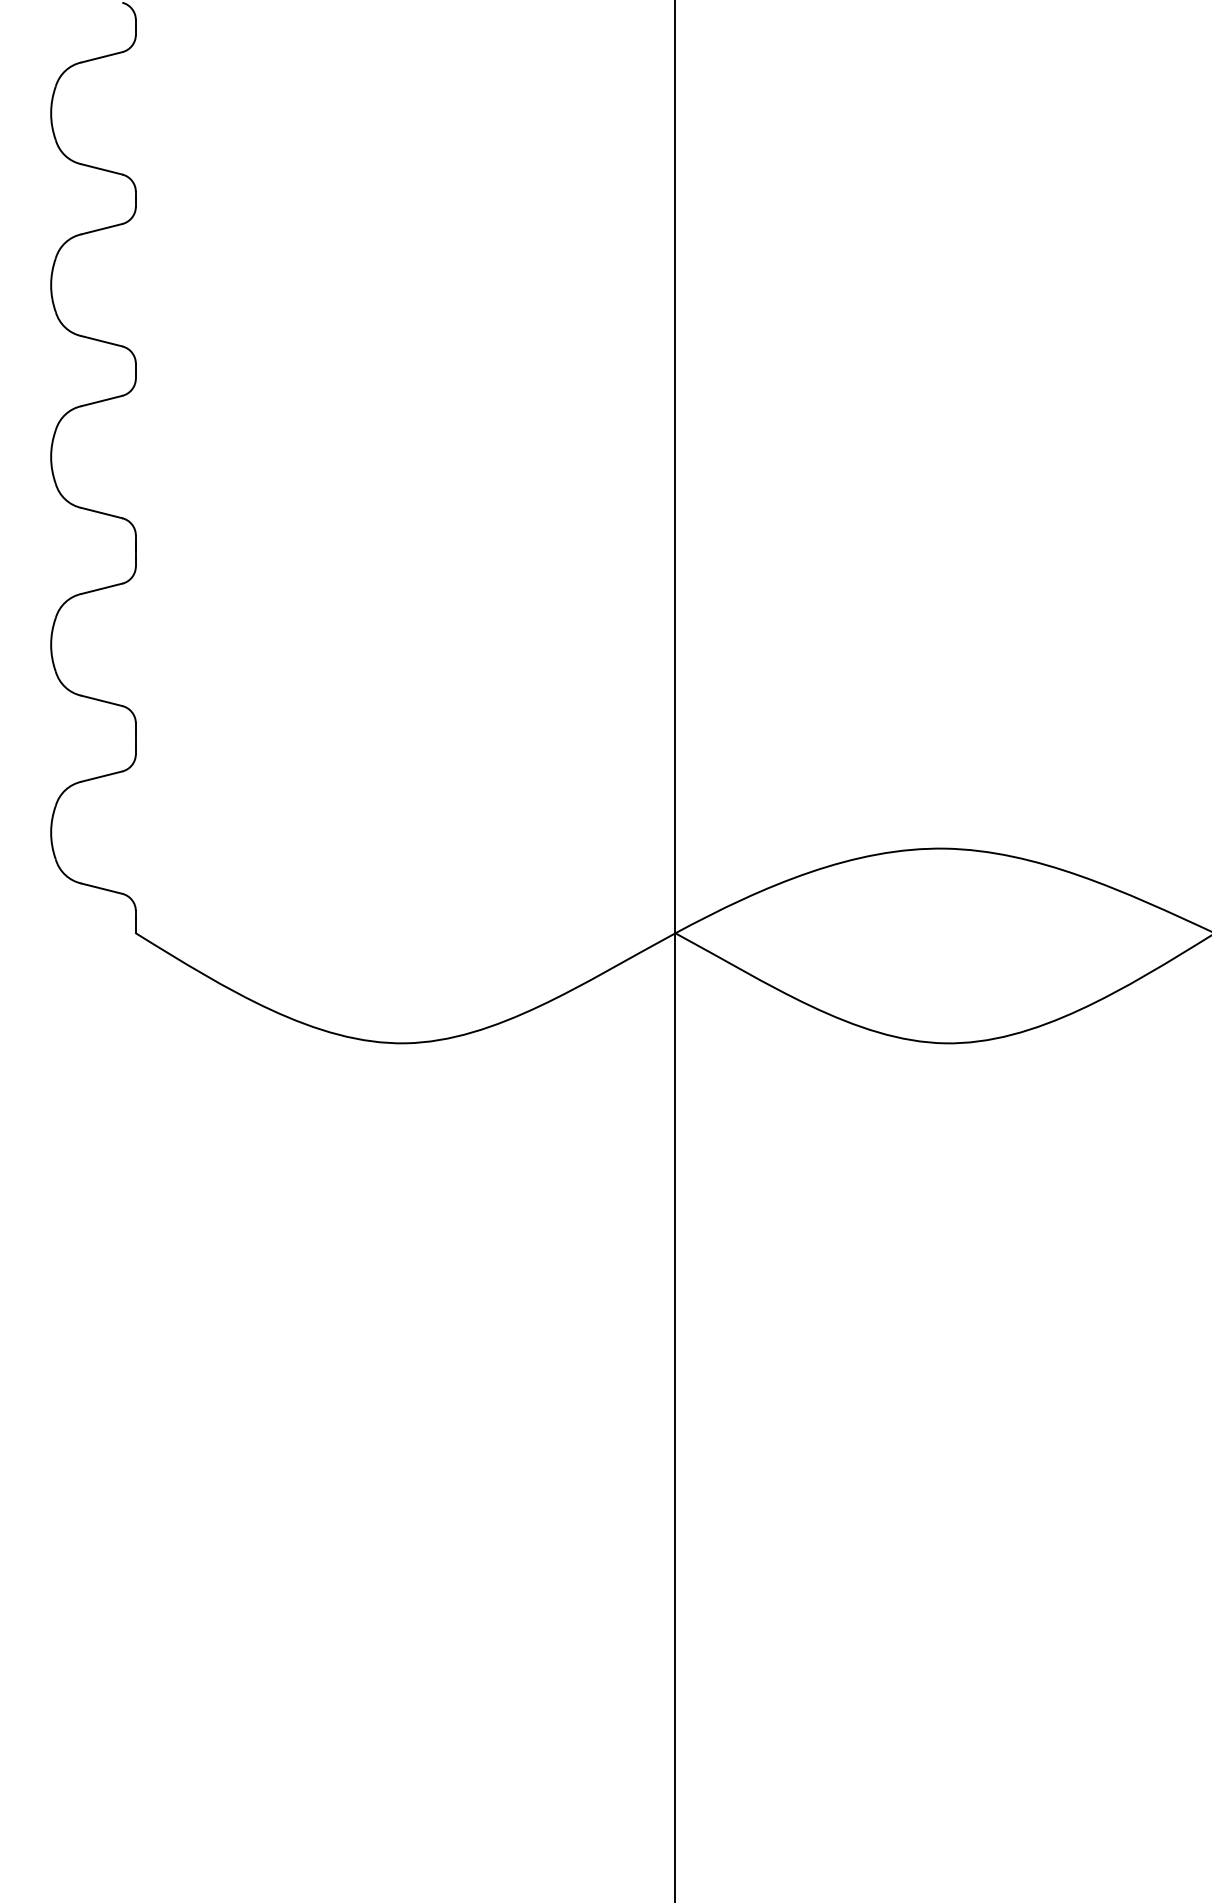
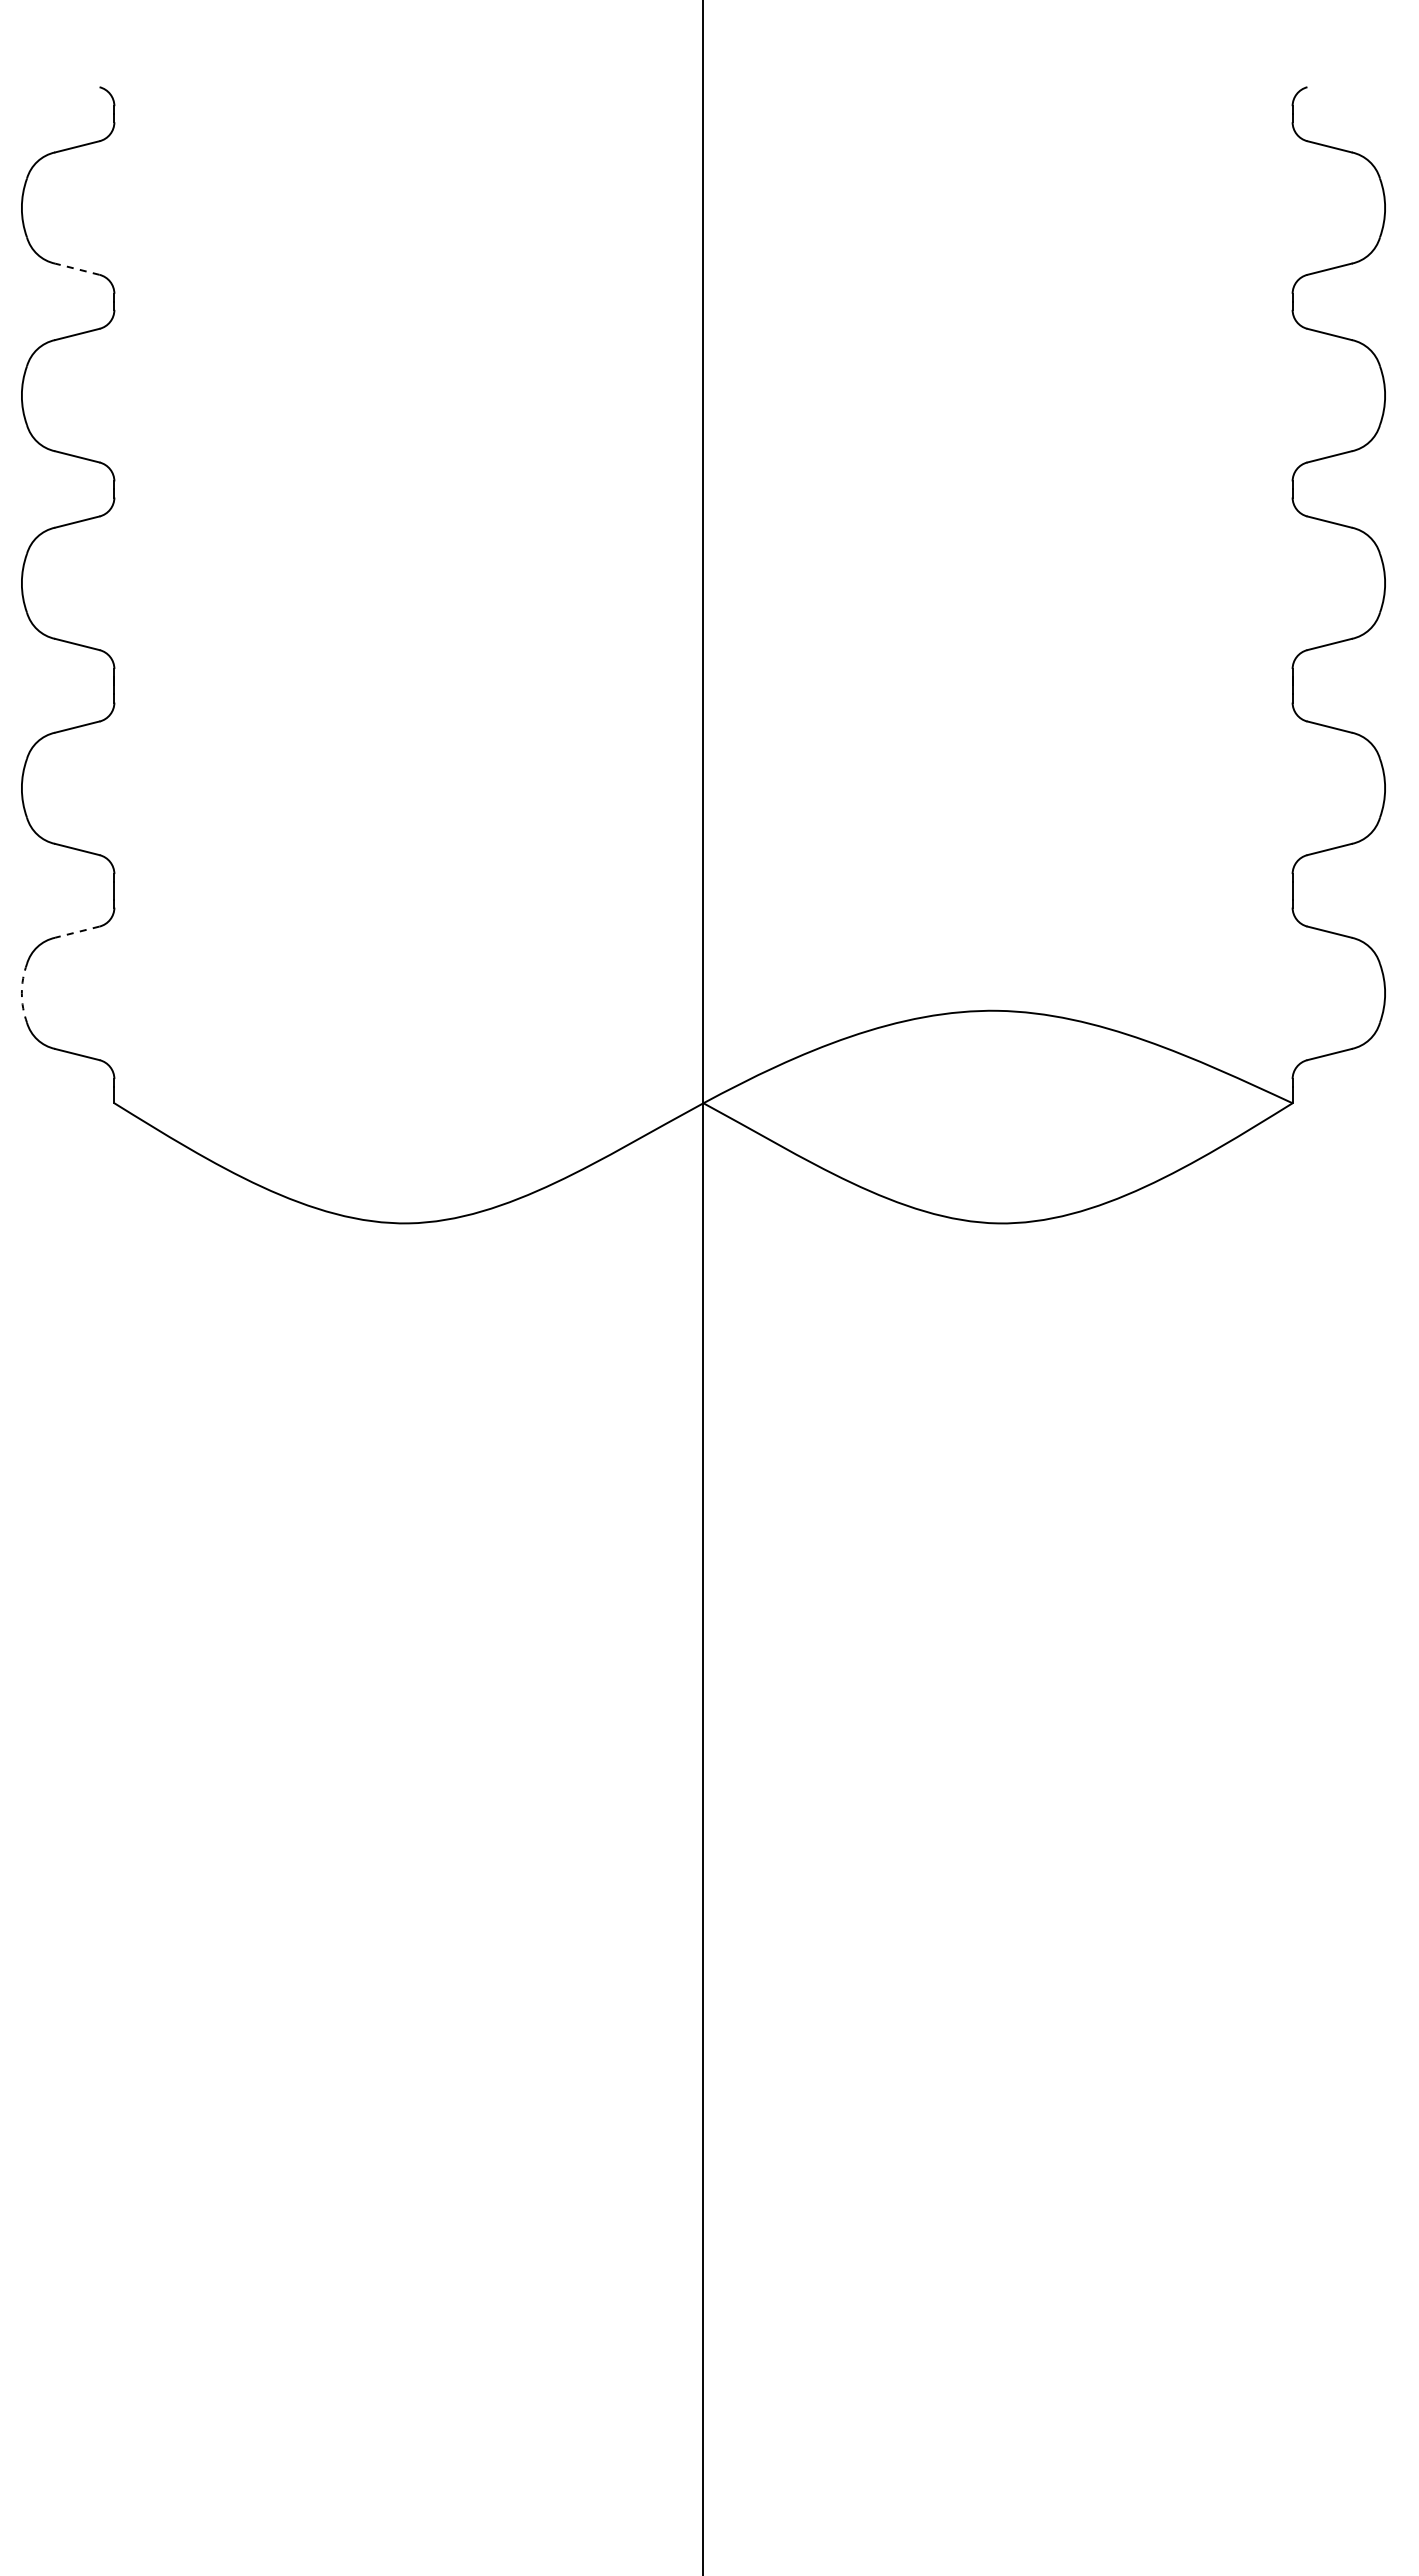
line: (102, 169) -> (77, 269), solid -> dashed
line: (102, 776) -> (77, 932), solid -> dashed
arc: (50, 832) -> (21, 993), solid -> dashed

